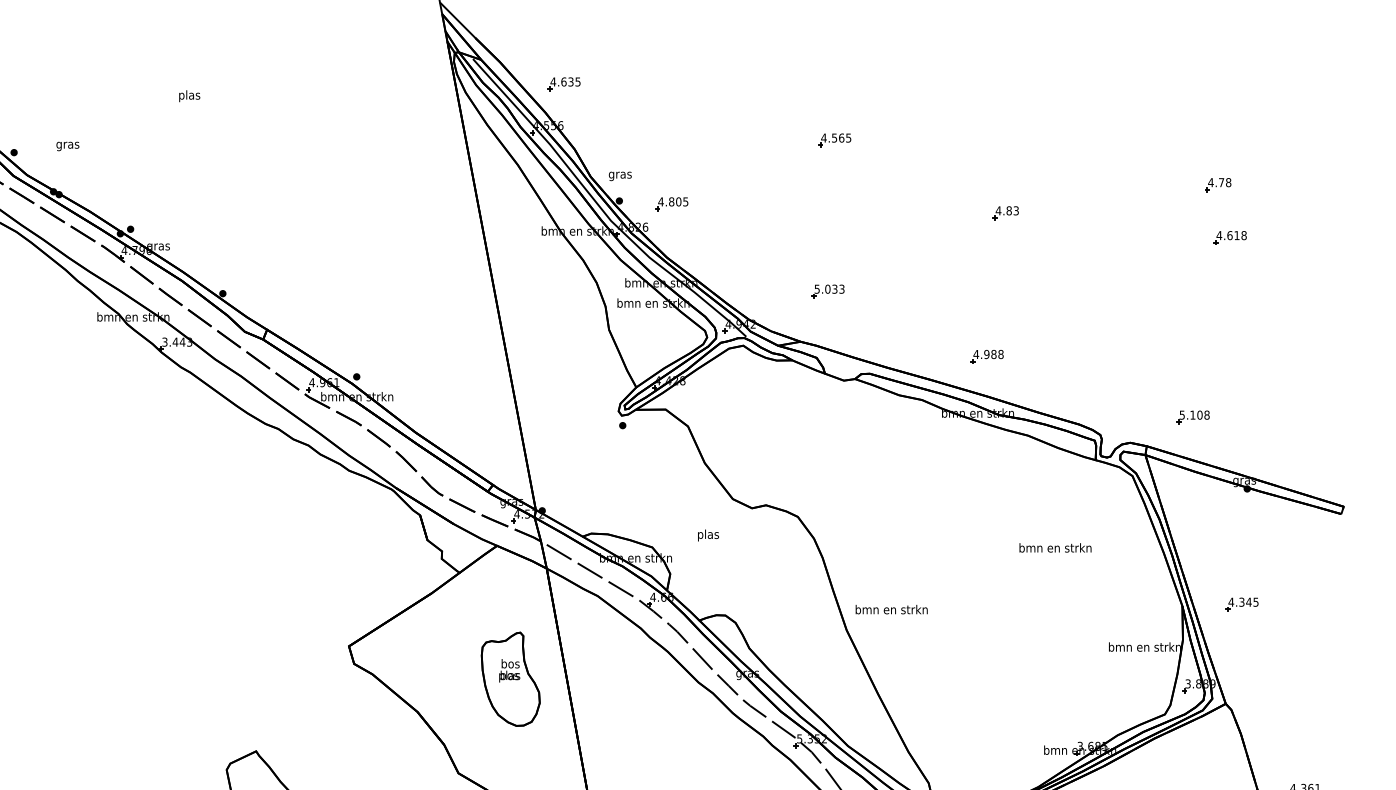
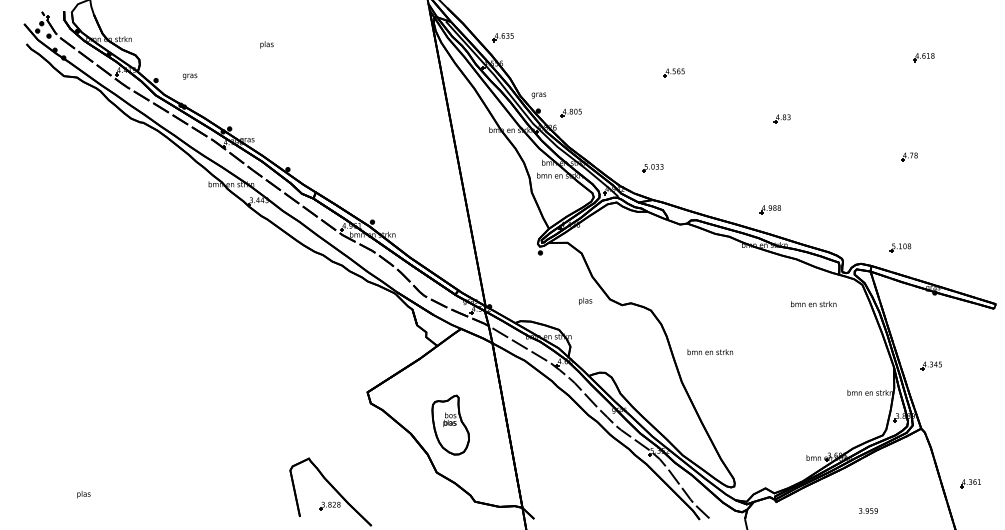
part: (1218, 184) -> (909, 156), moved
part: (1229, 238) -> (923, 57), moved
part: (827, 291) -> (652, 168), moved
text: (708, 534) -> (585, 300), moved
text: (1055, 548) -> (813, 304), moved
text: (890, 610) -> (709, 352), moved
part: (510, 678) -> (450, 424), moved

